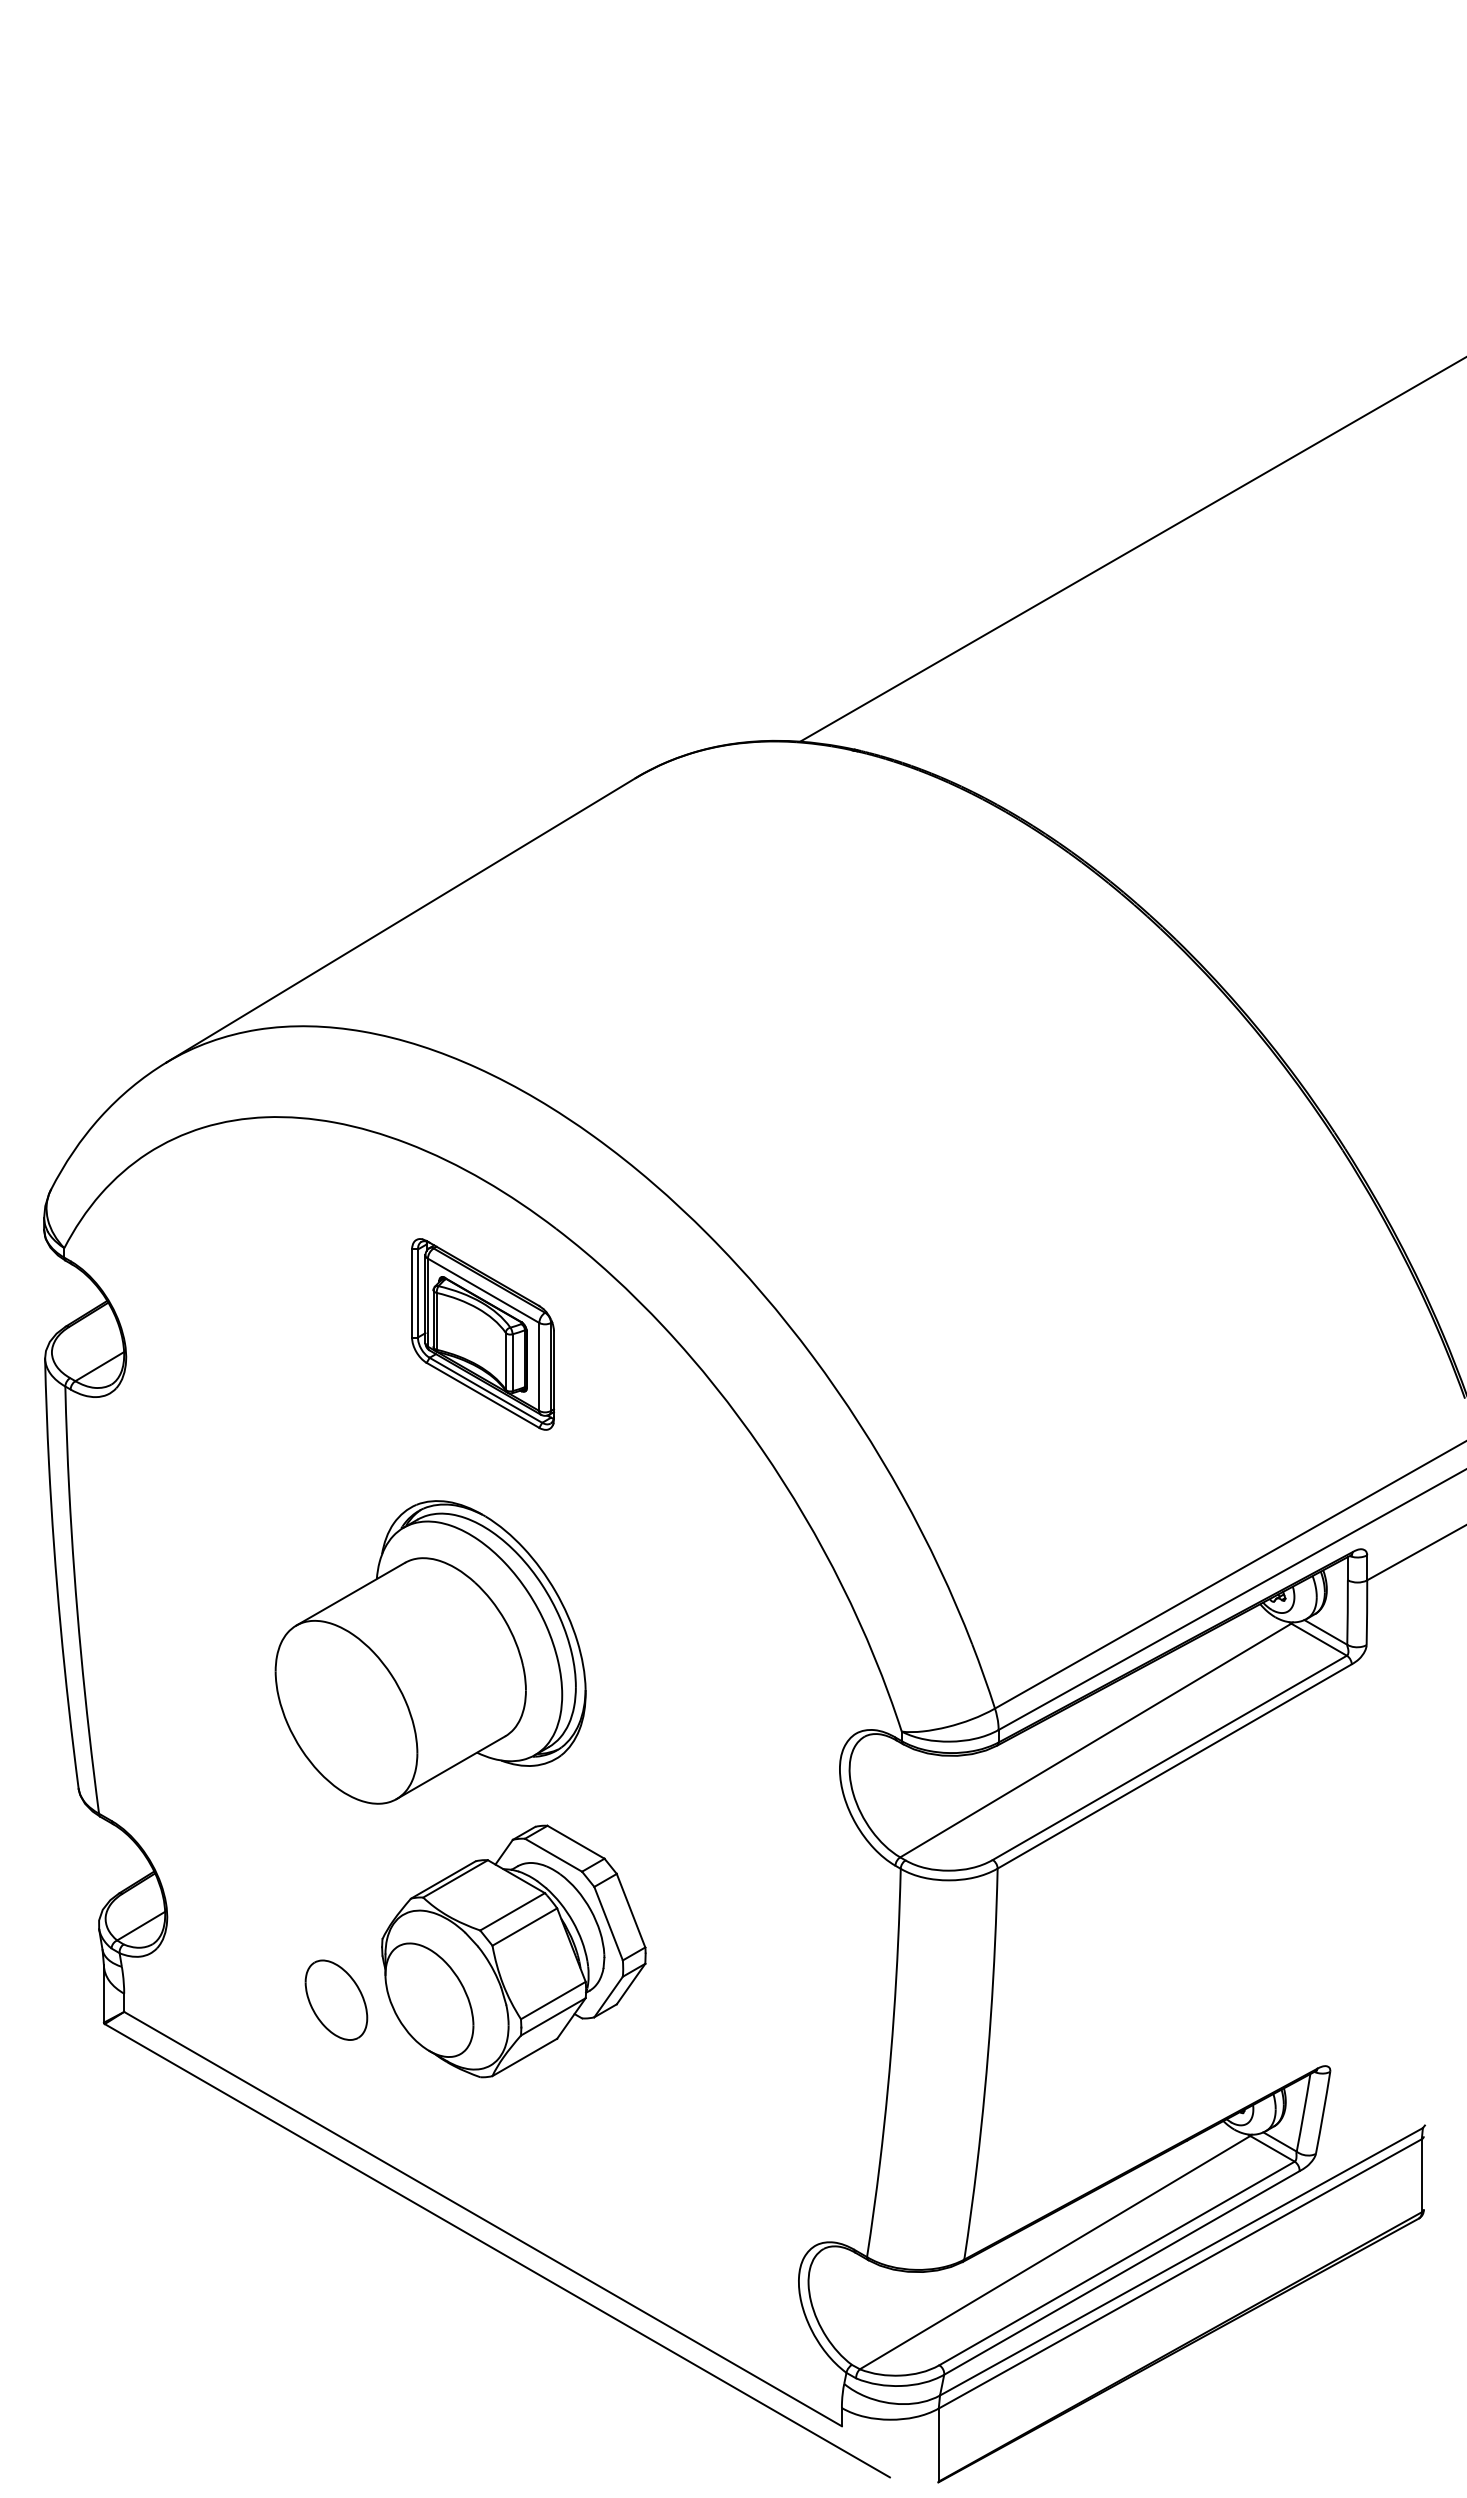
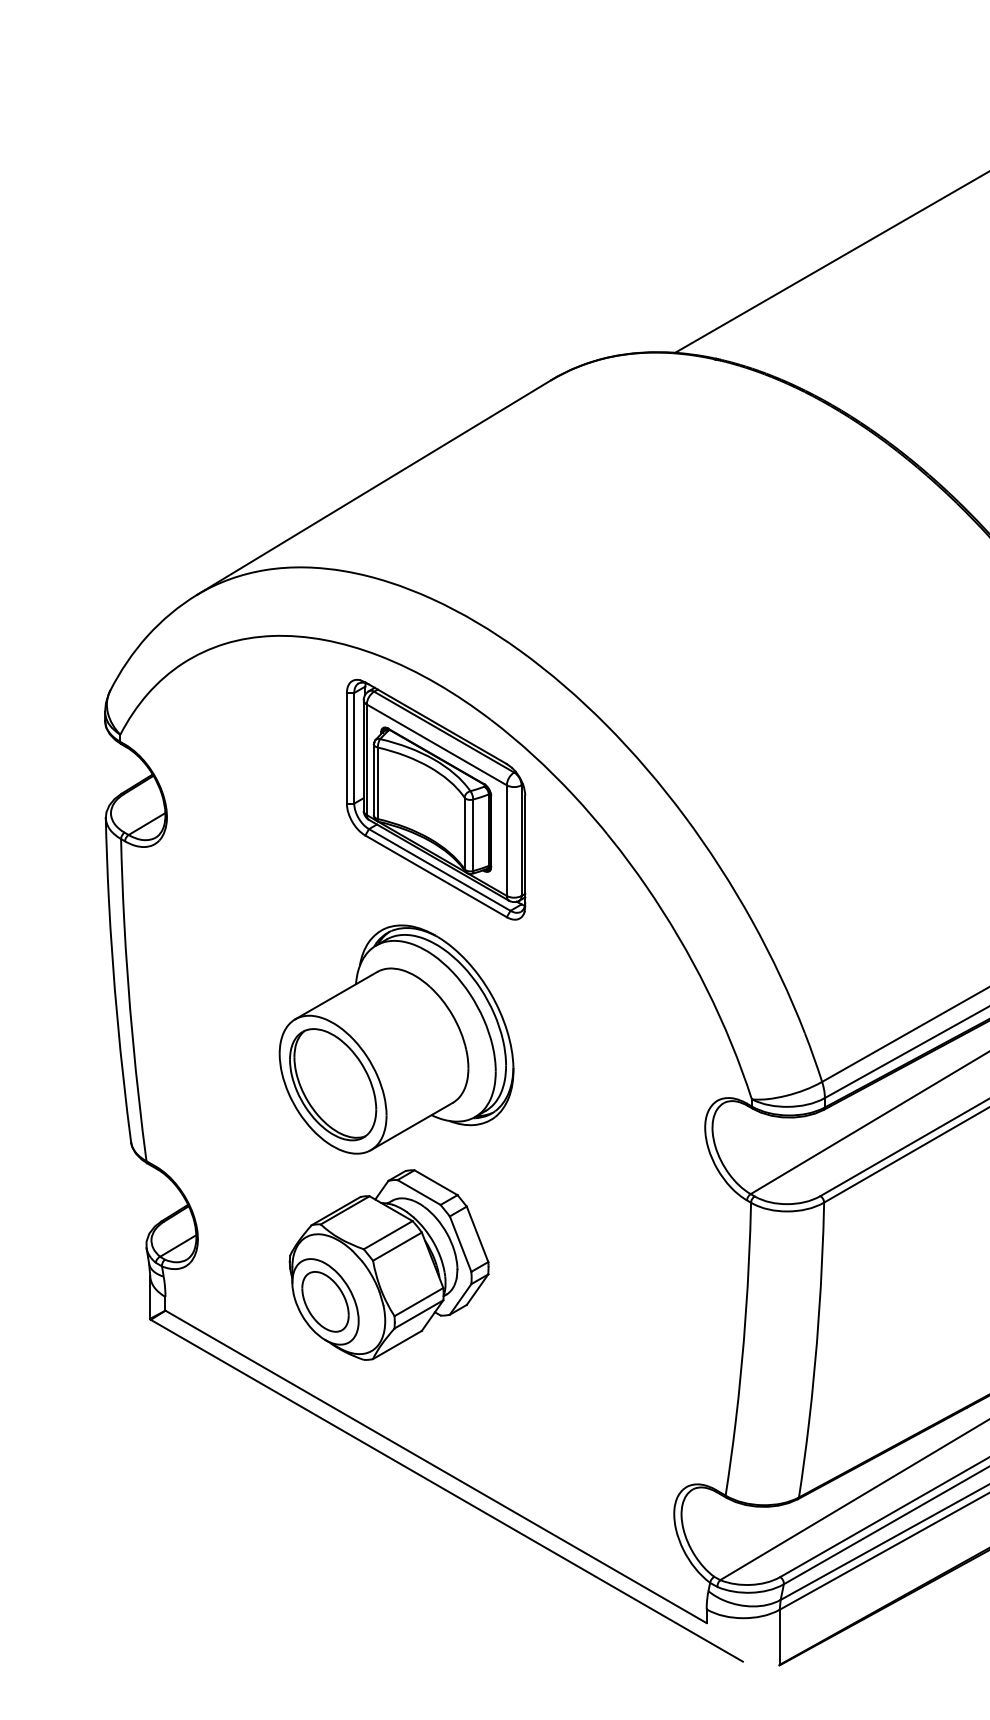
part: (482, 1334) -> (435, 799), size x1.67
part: (346, 1711) -> (333, 1084), added
part: (513, 1951) -> (388, 1265), moved

